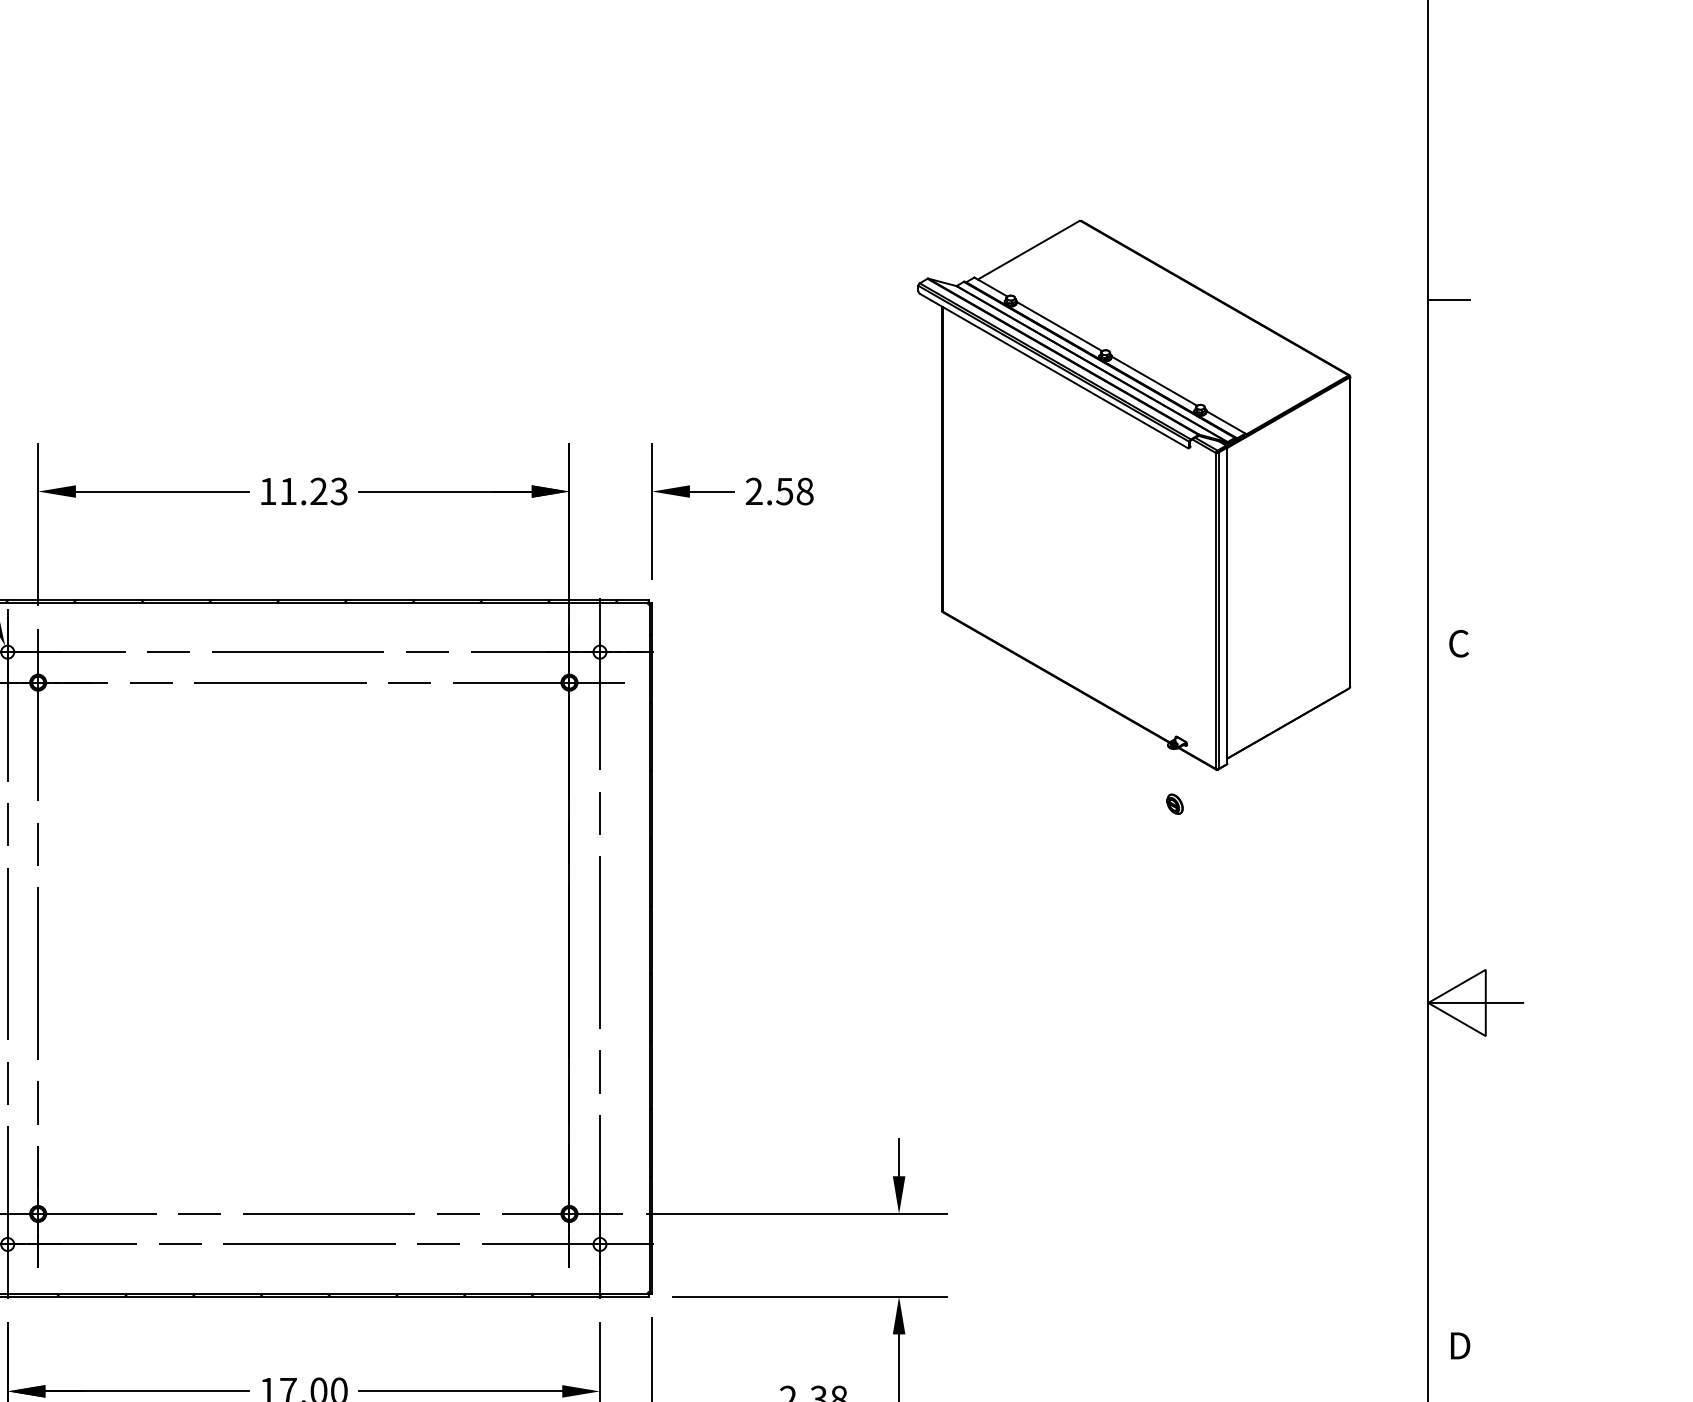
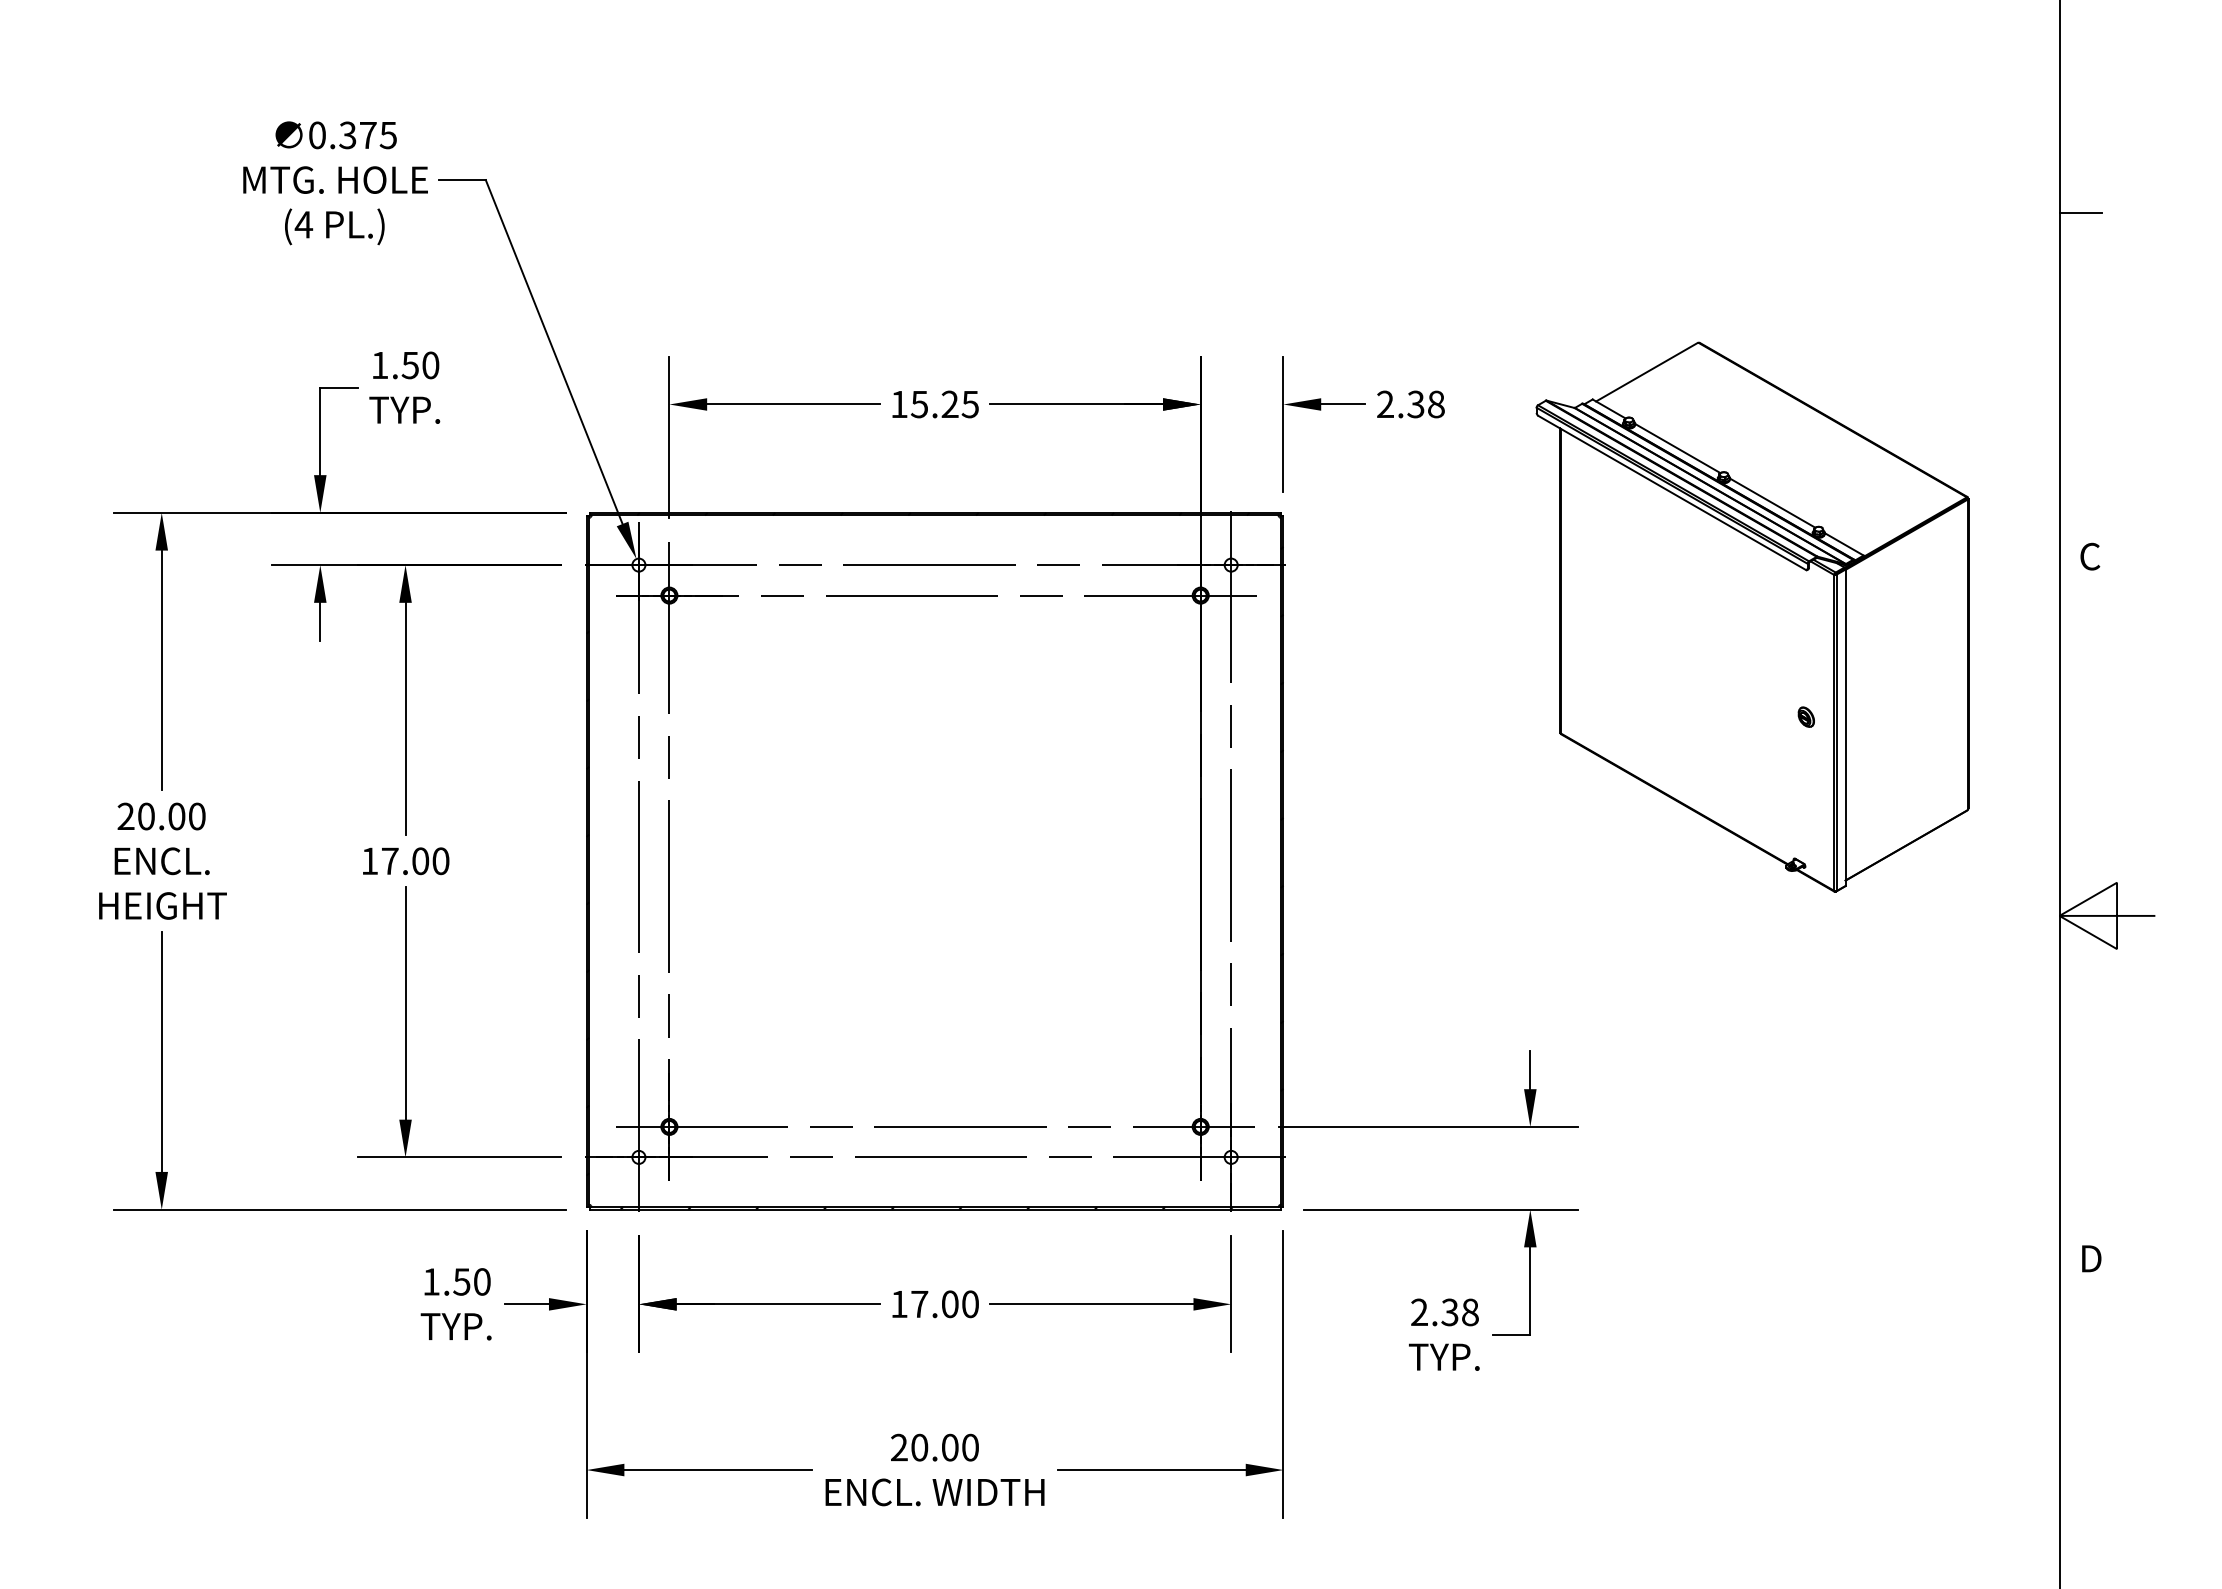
text: (784, 490) -> (1415, 403), 2.58 -> 2.38
text: (313, 491) -> (944, 404), 11.23 -> 15.25
part: (1134, 494) -> (1752, 616), moved

